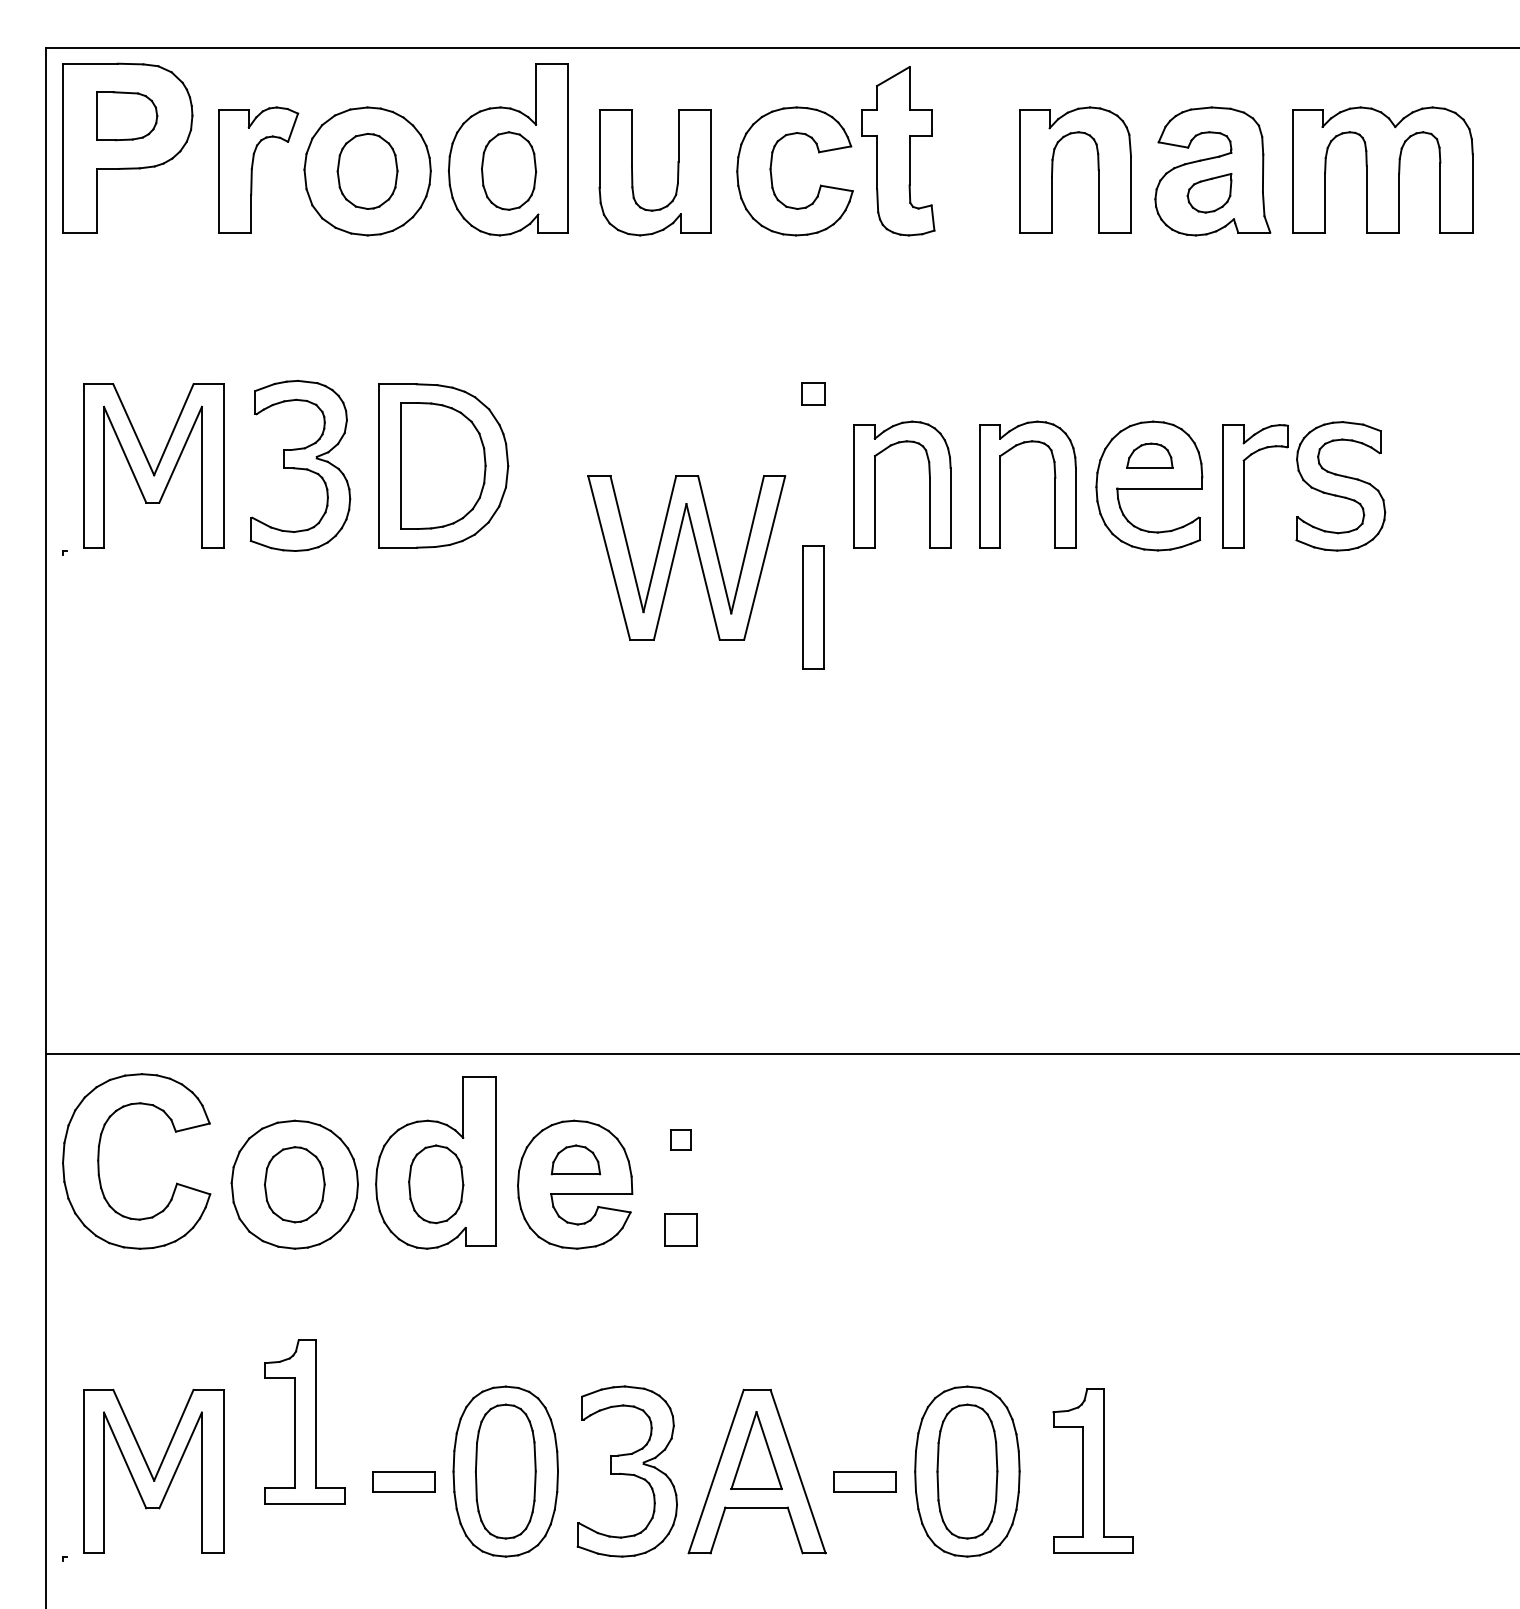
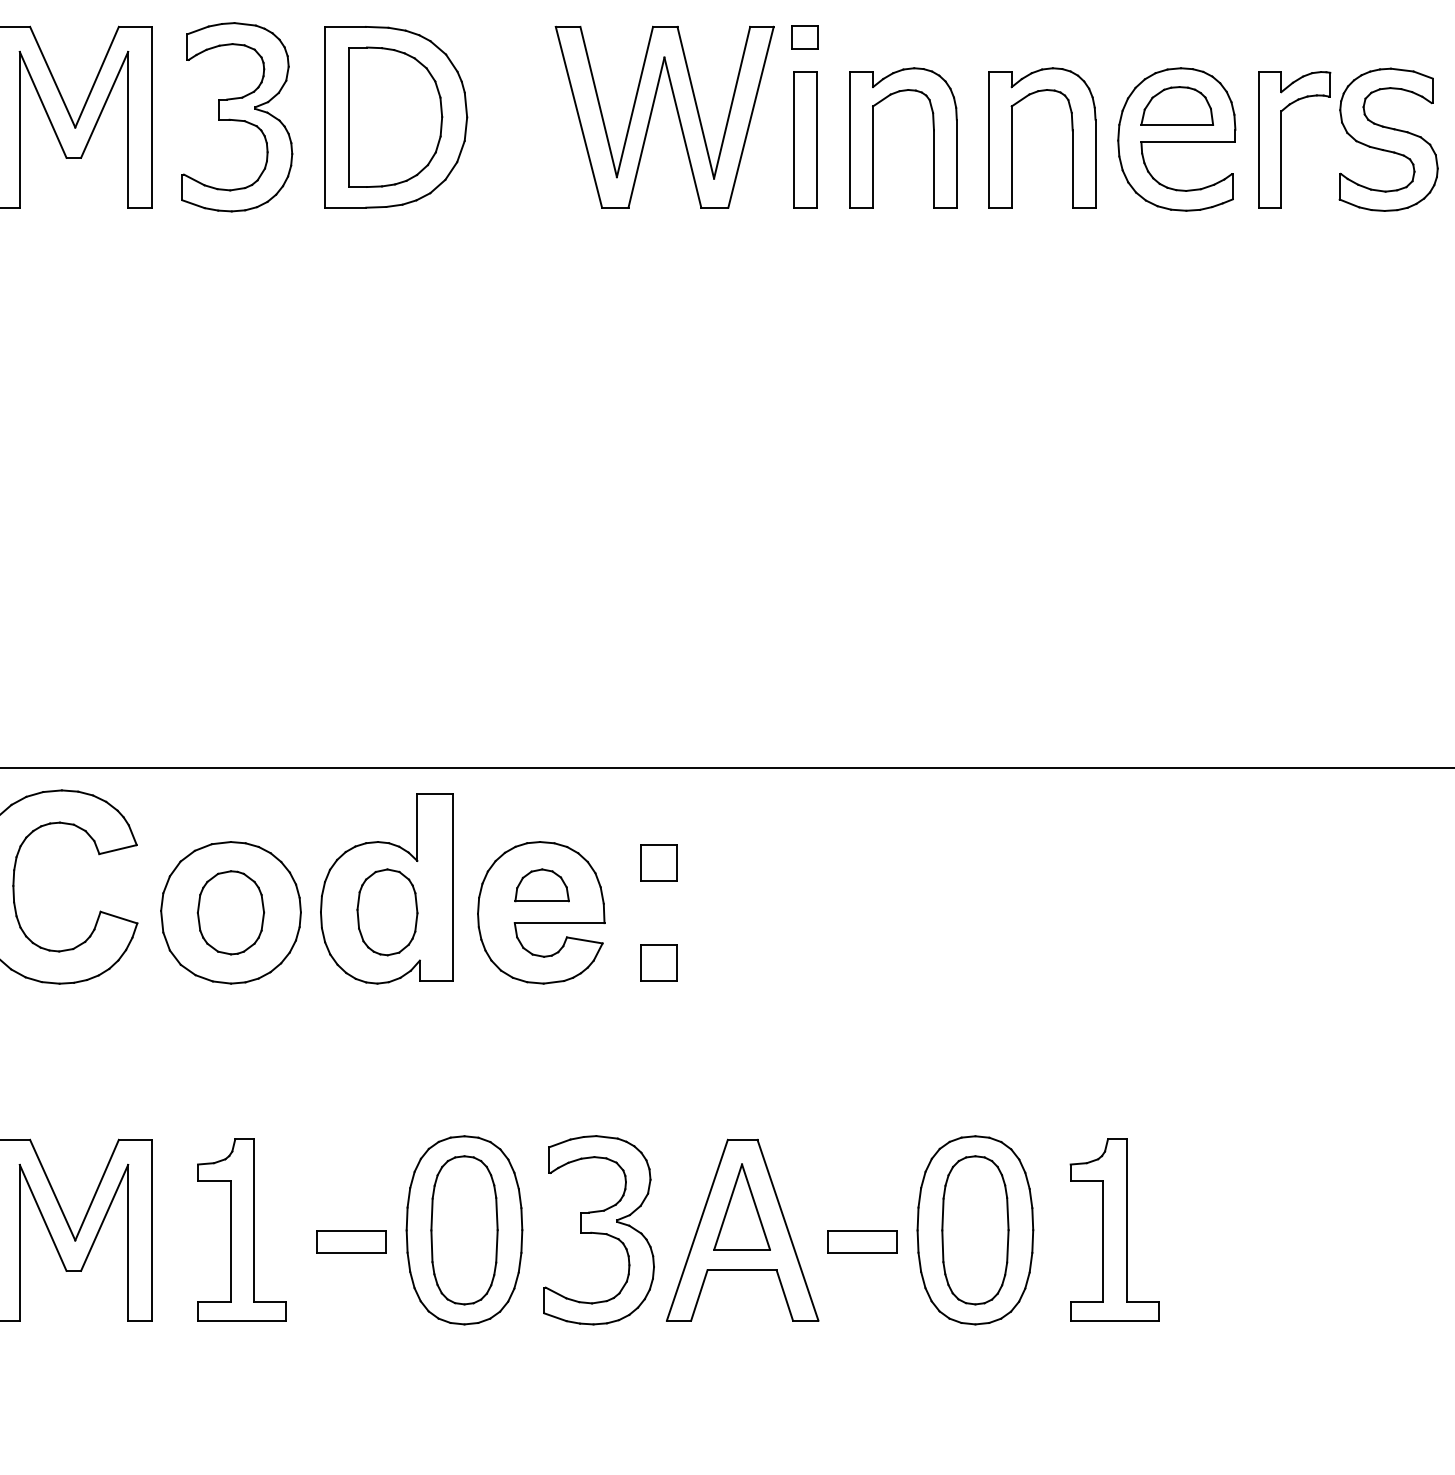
part: (1149, 455) -> (1176, 105), size x1.43
part: (675, 555) -> (652, 114), moved
part: (813, 607) -> (805, 139), moved
part: (680, 1139) -> (657, 862), size x1.67
part: (304, 1421) -> (241, 1229), moved

